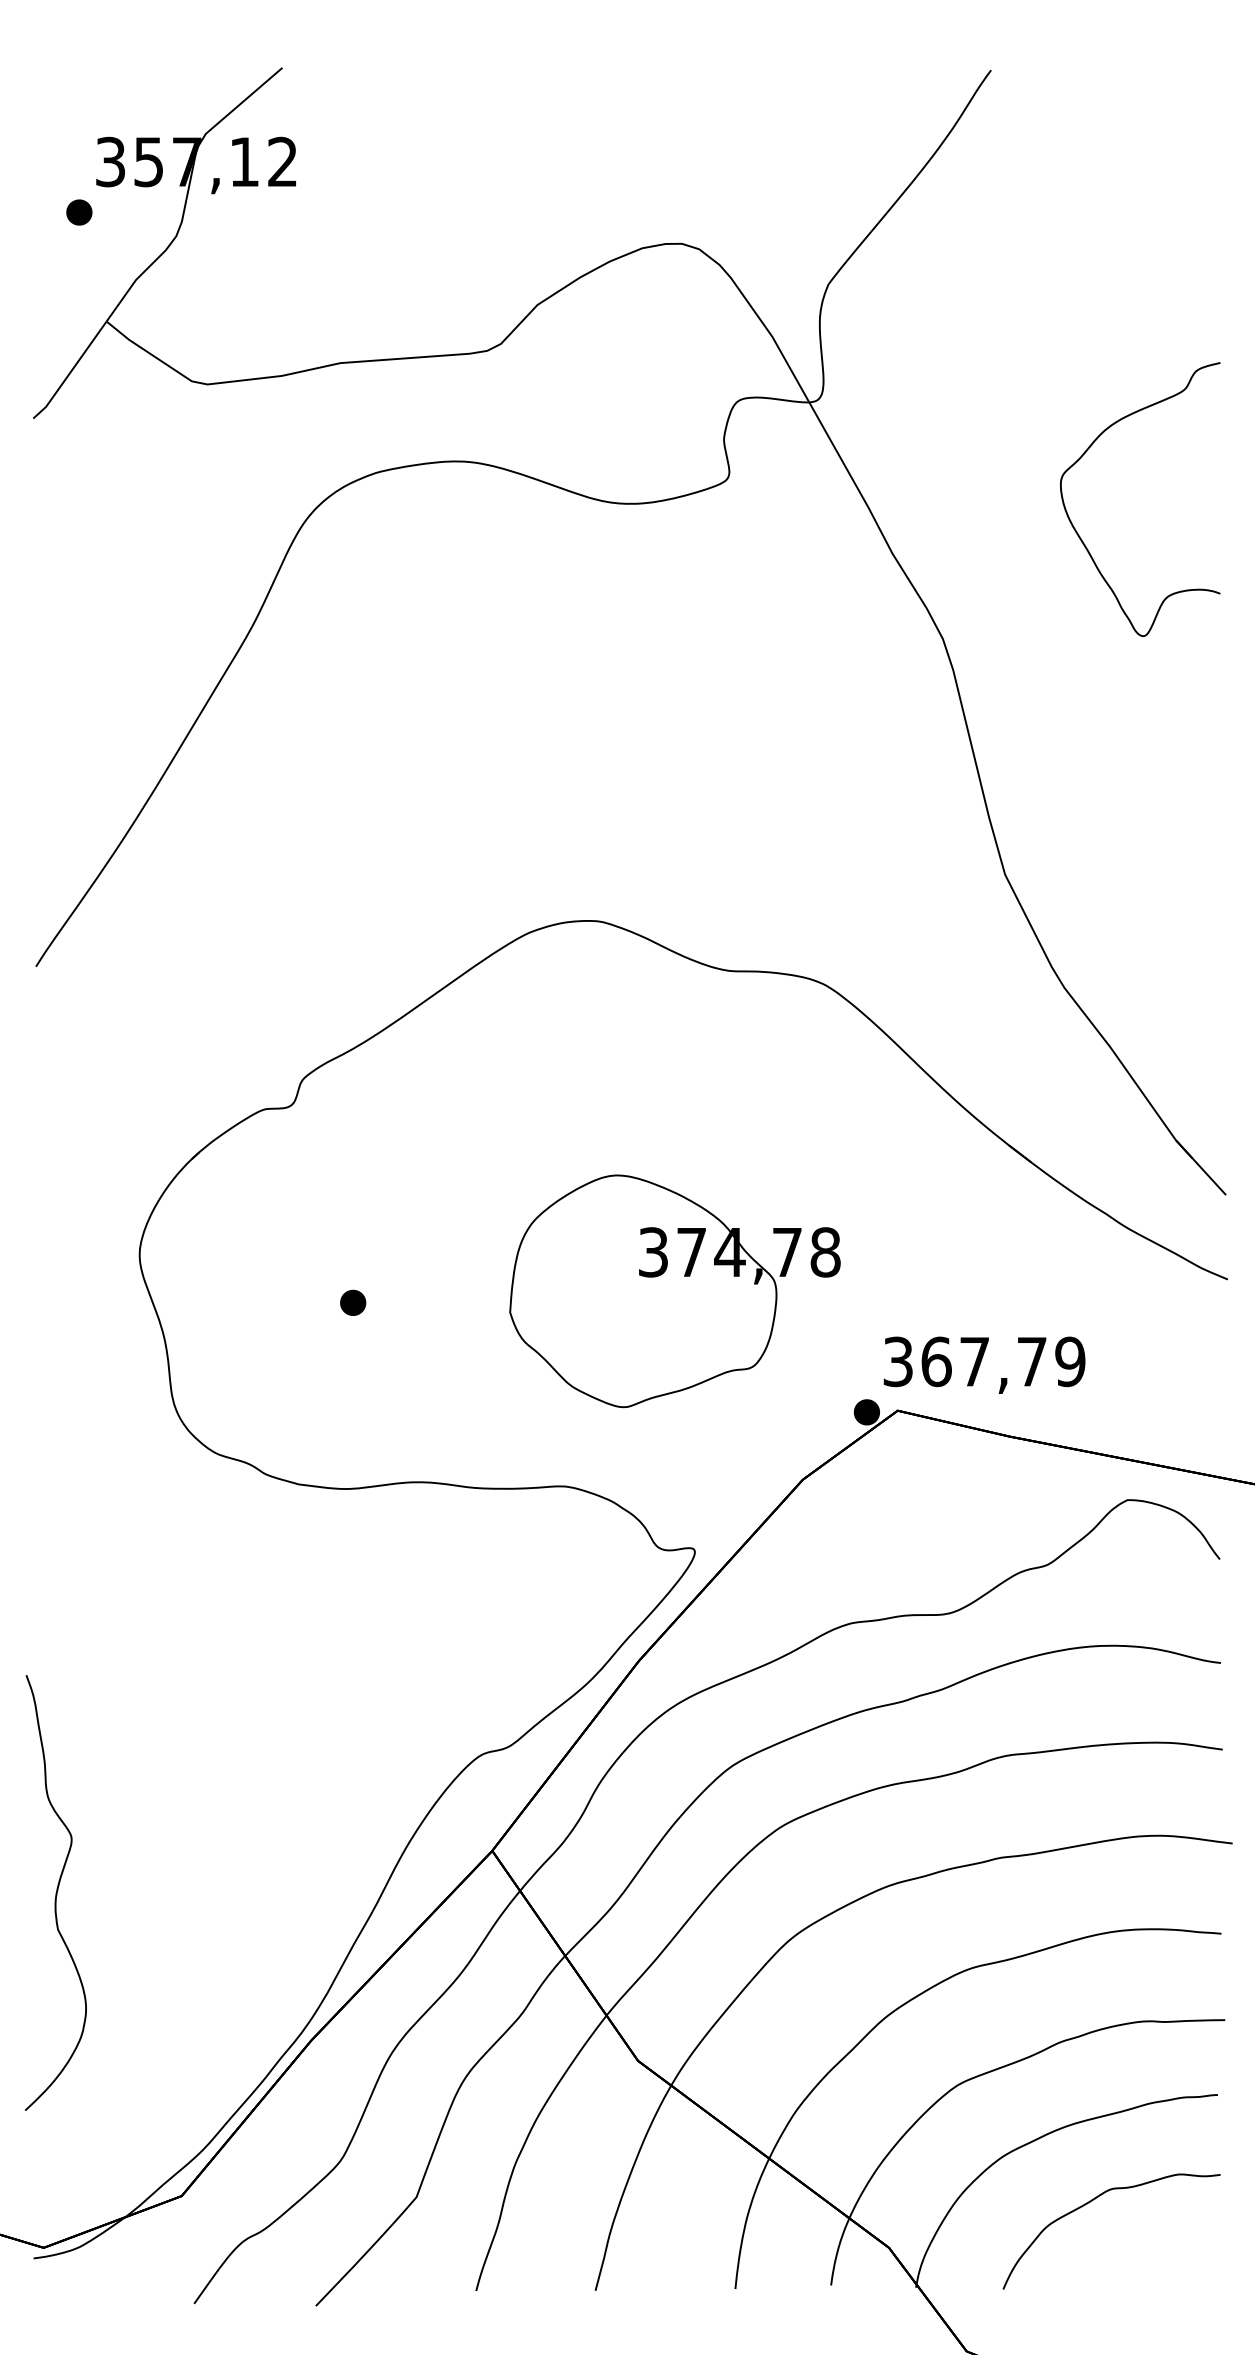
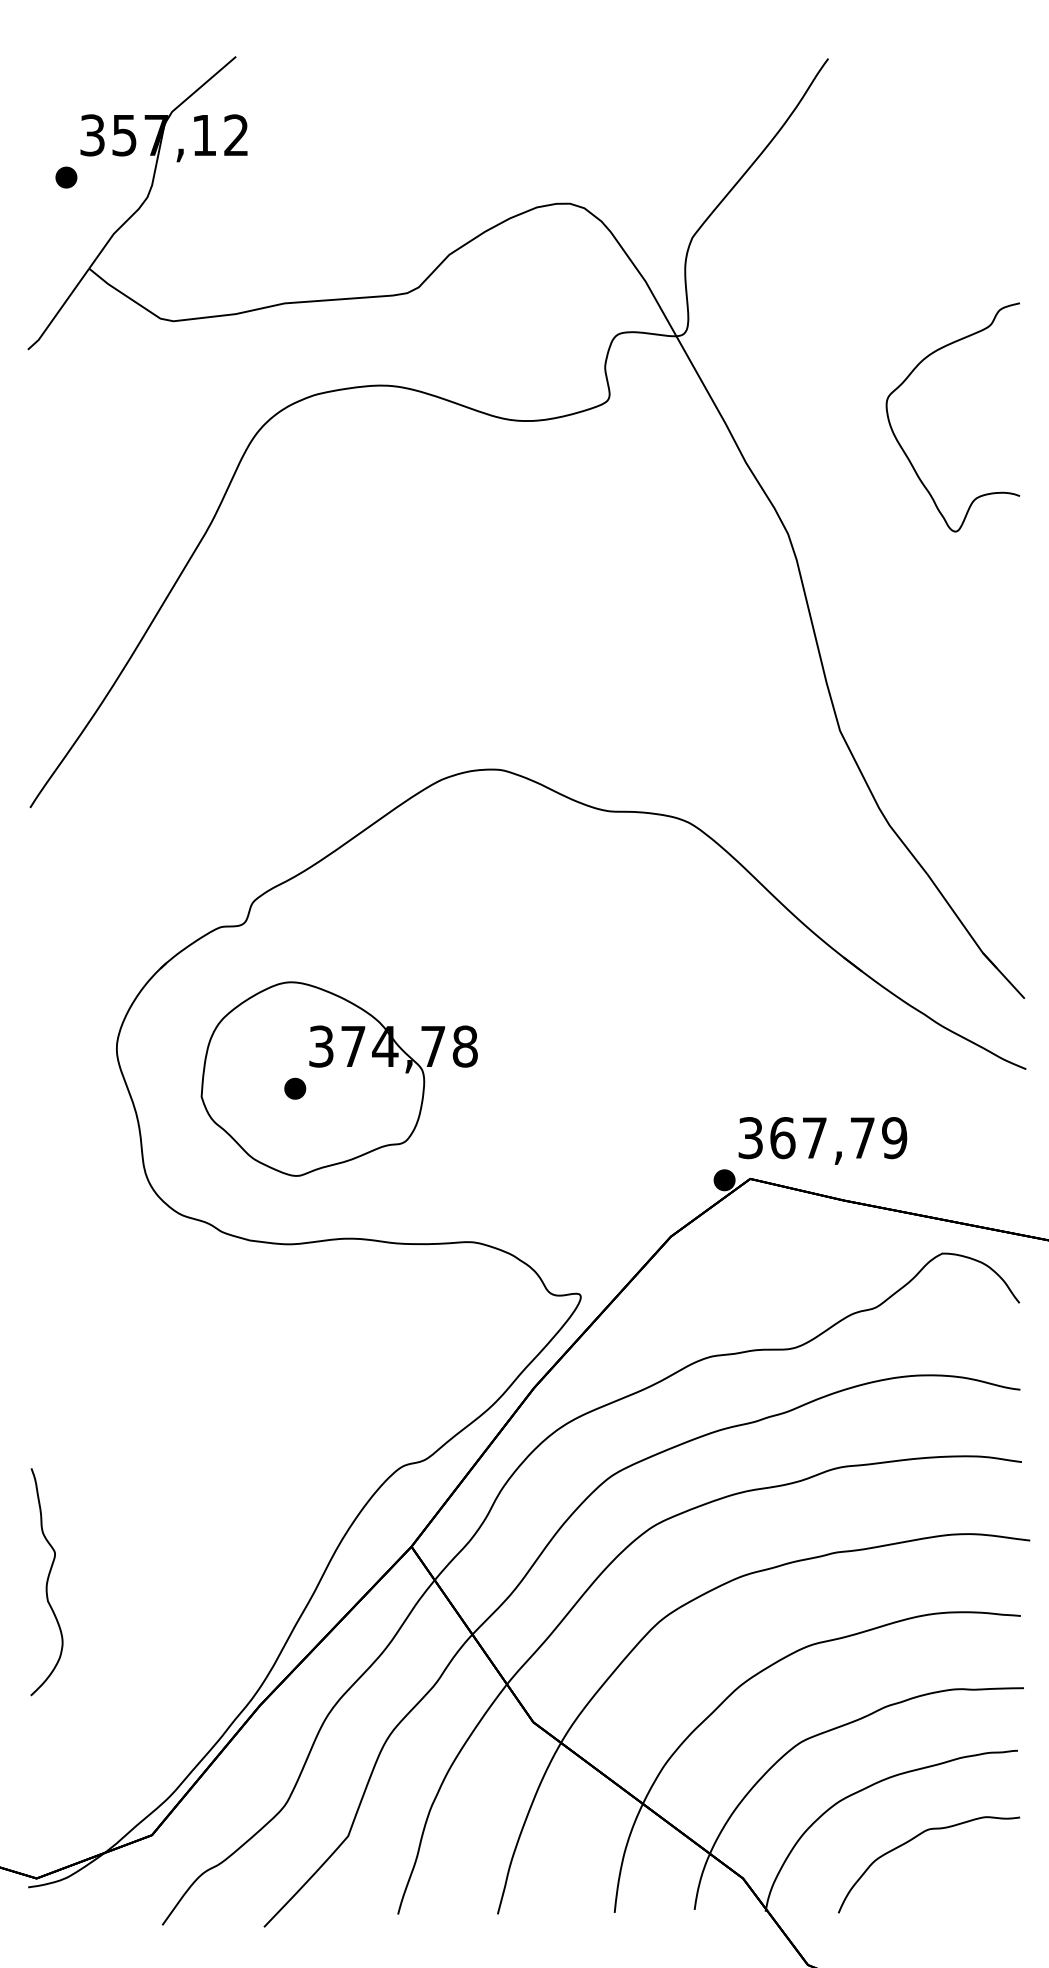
part: (674, 1291) -> (338, 1079), moved
part: (55, 1893) -> (46, 1582), size x0.62

